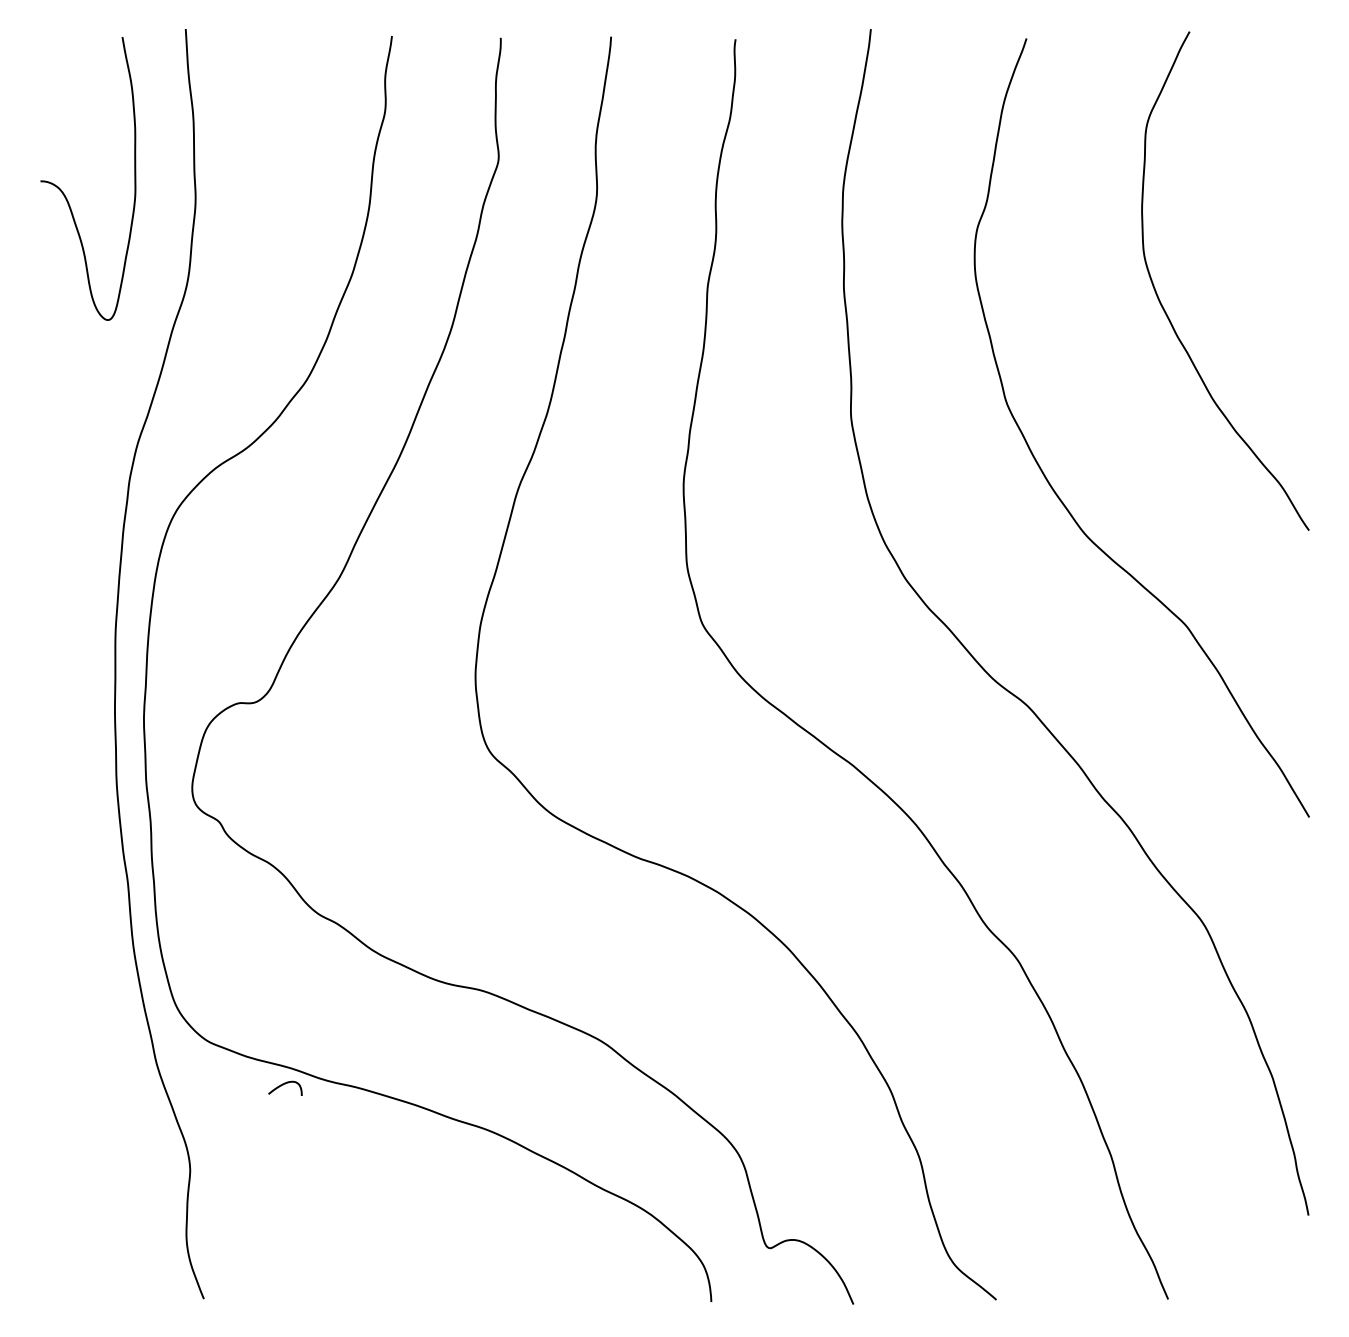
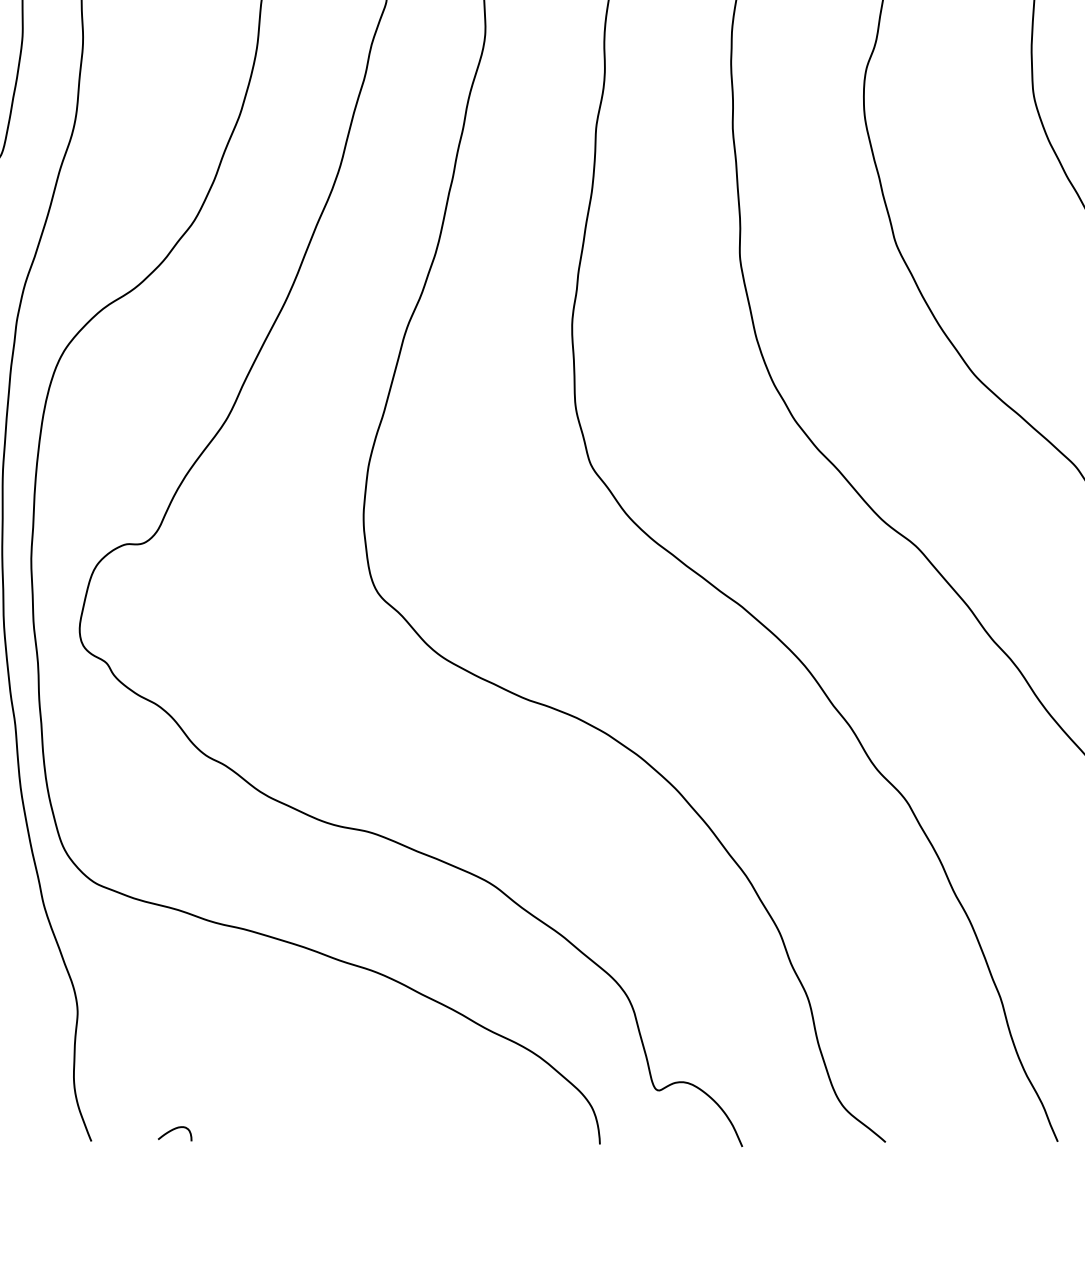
curve: (283, 1085) -> (173, 1130), moved

